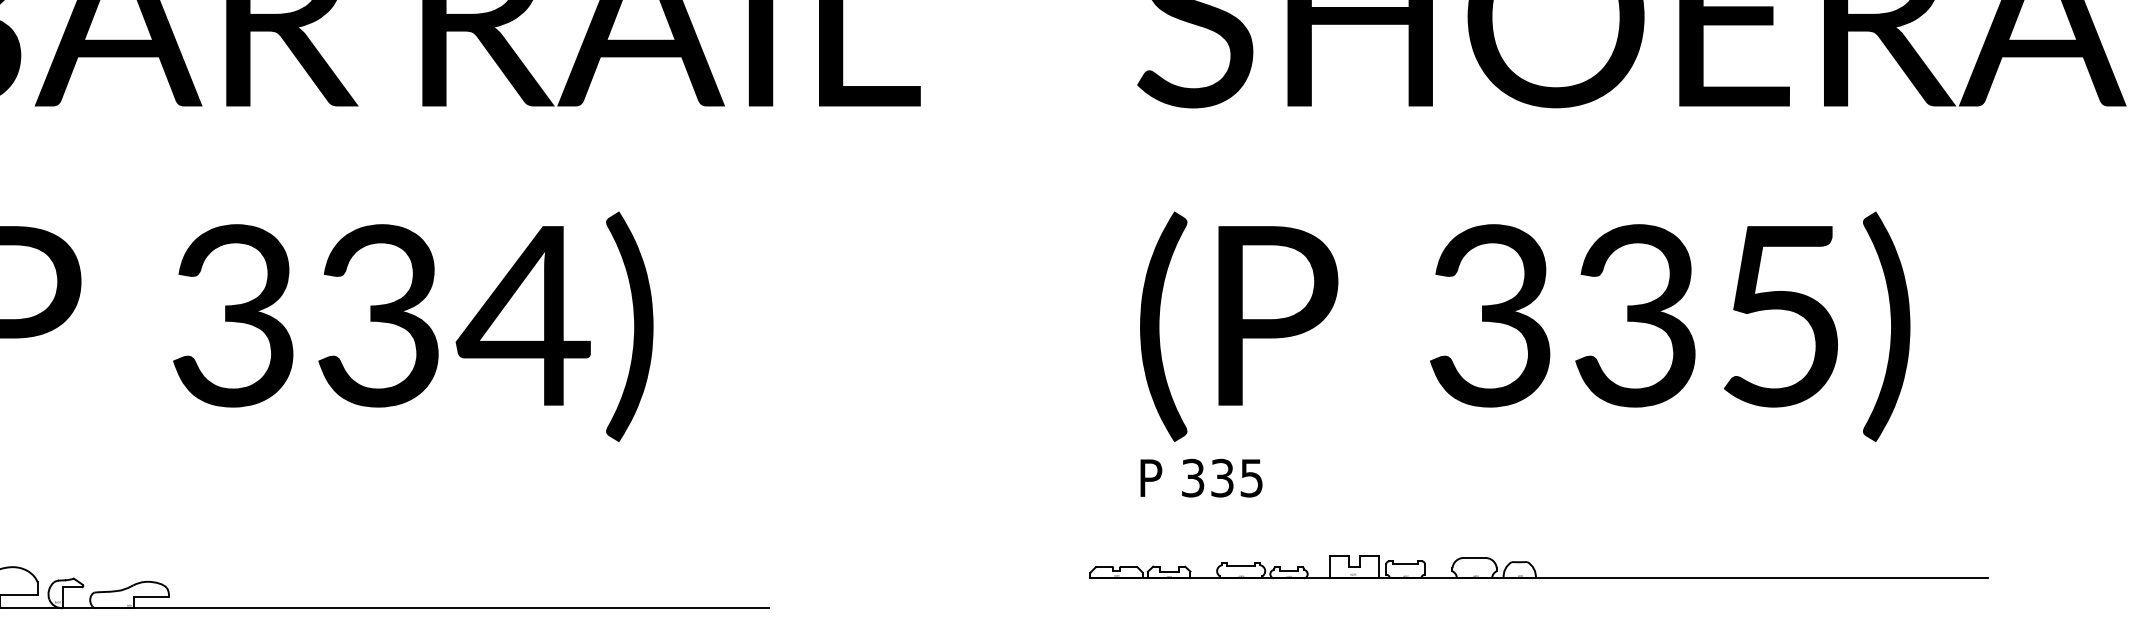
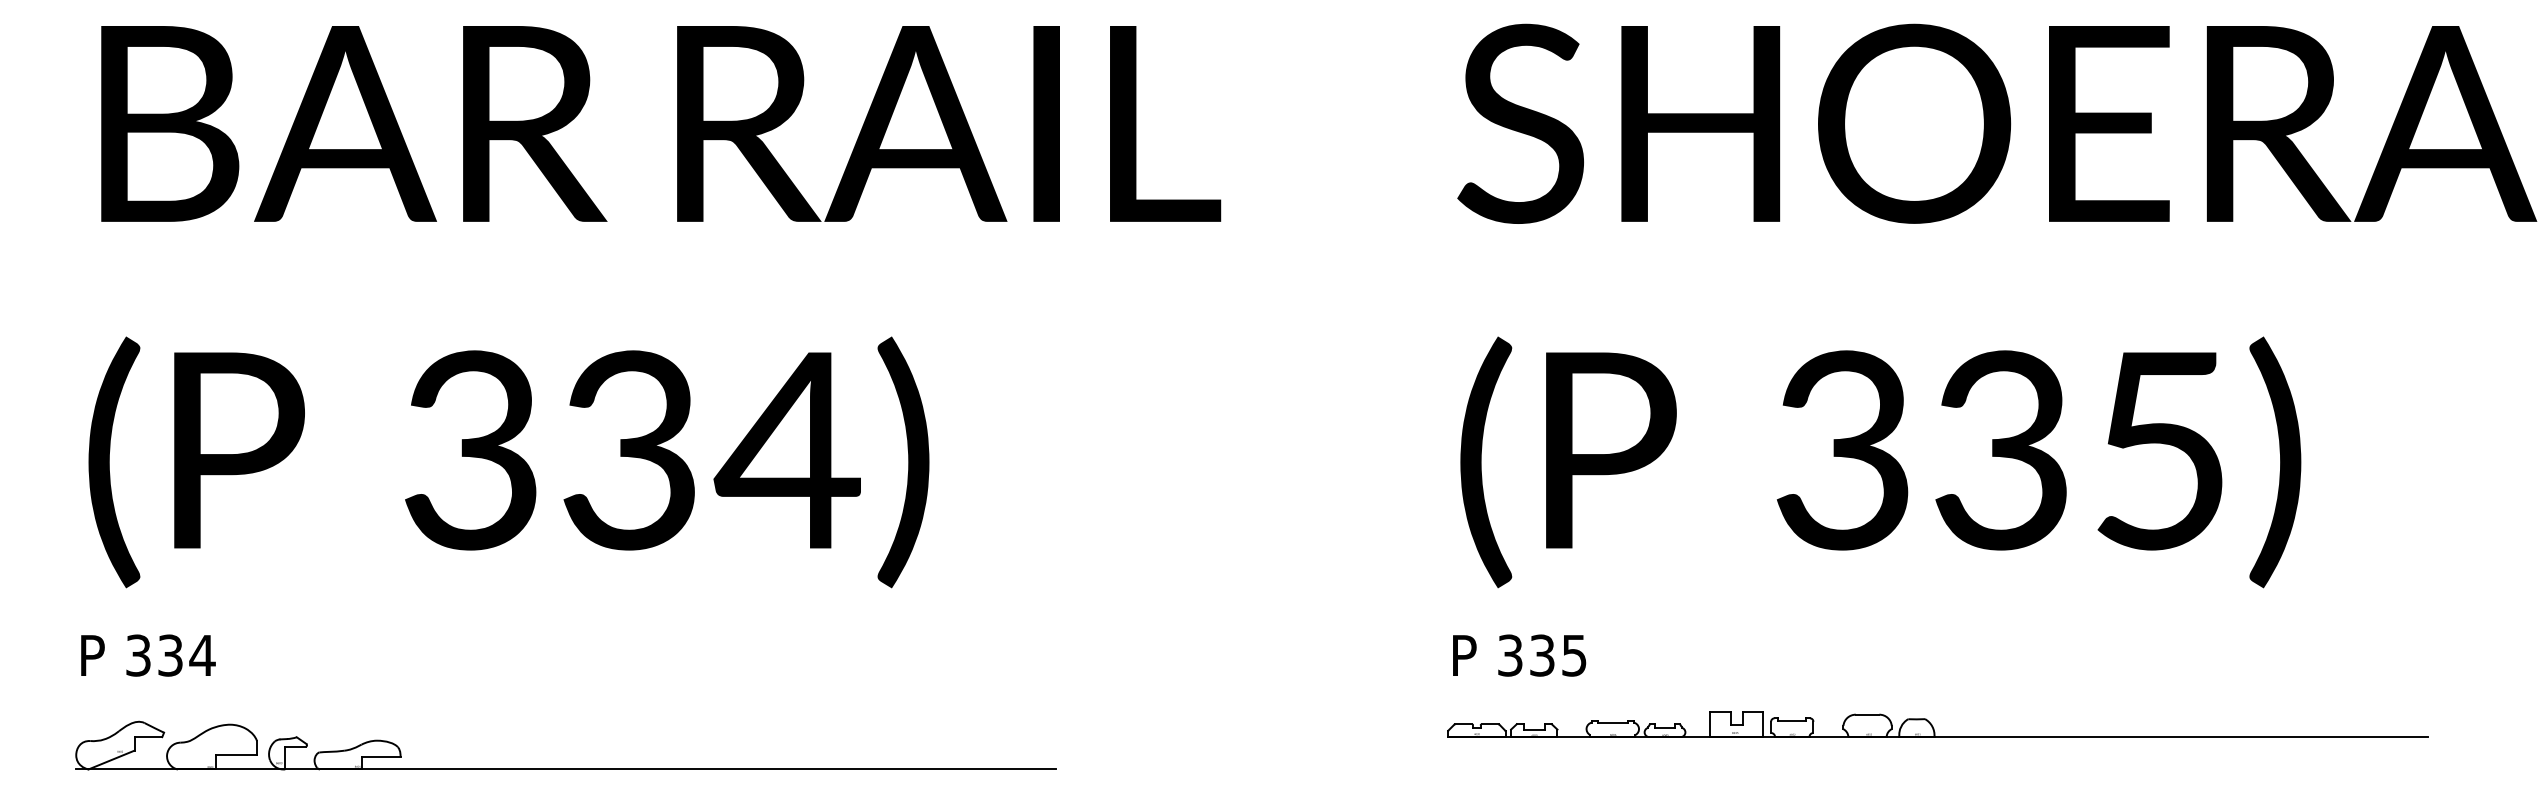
text: (1201, 478) -> (1519, 655), moved
part: (1538, 566) -> (1937, 724), moved

